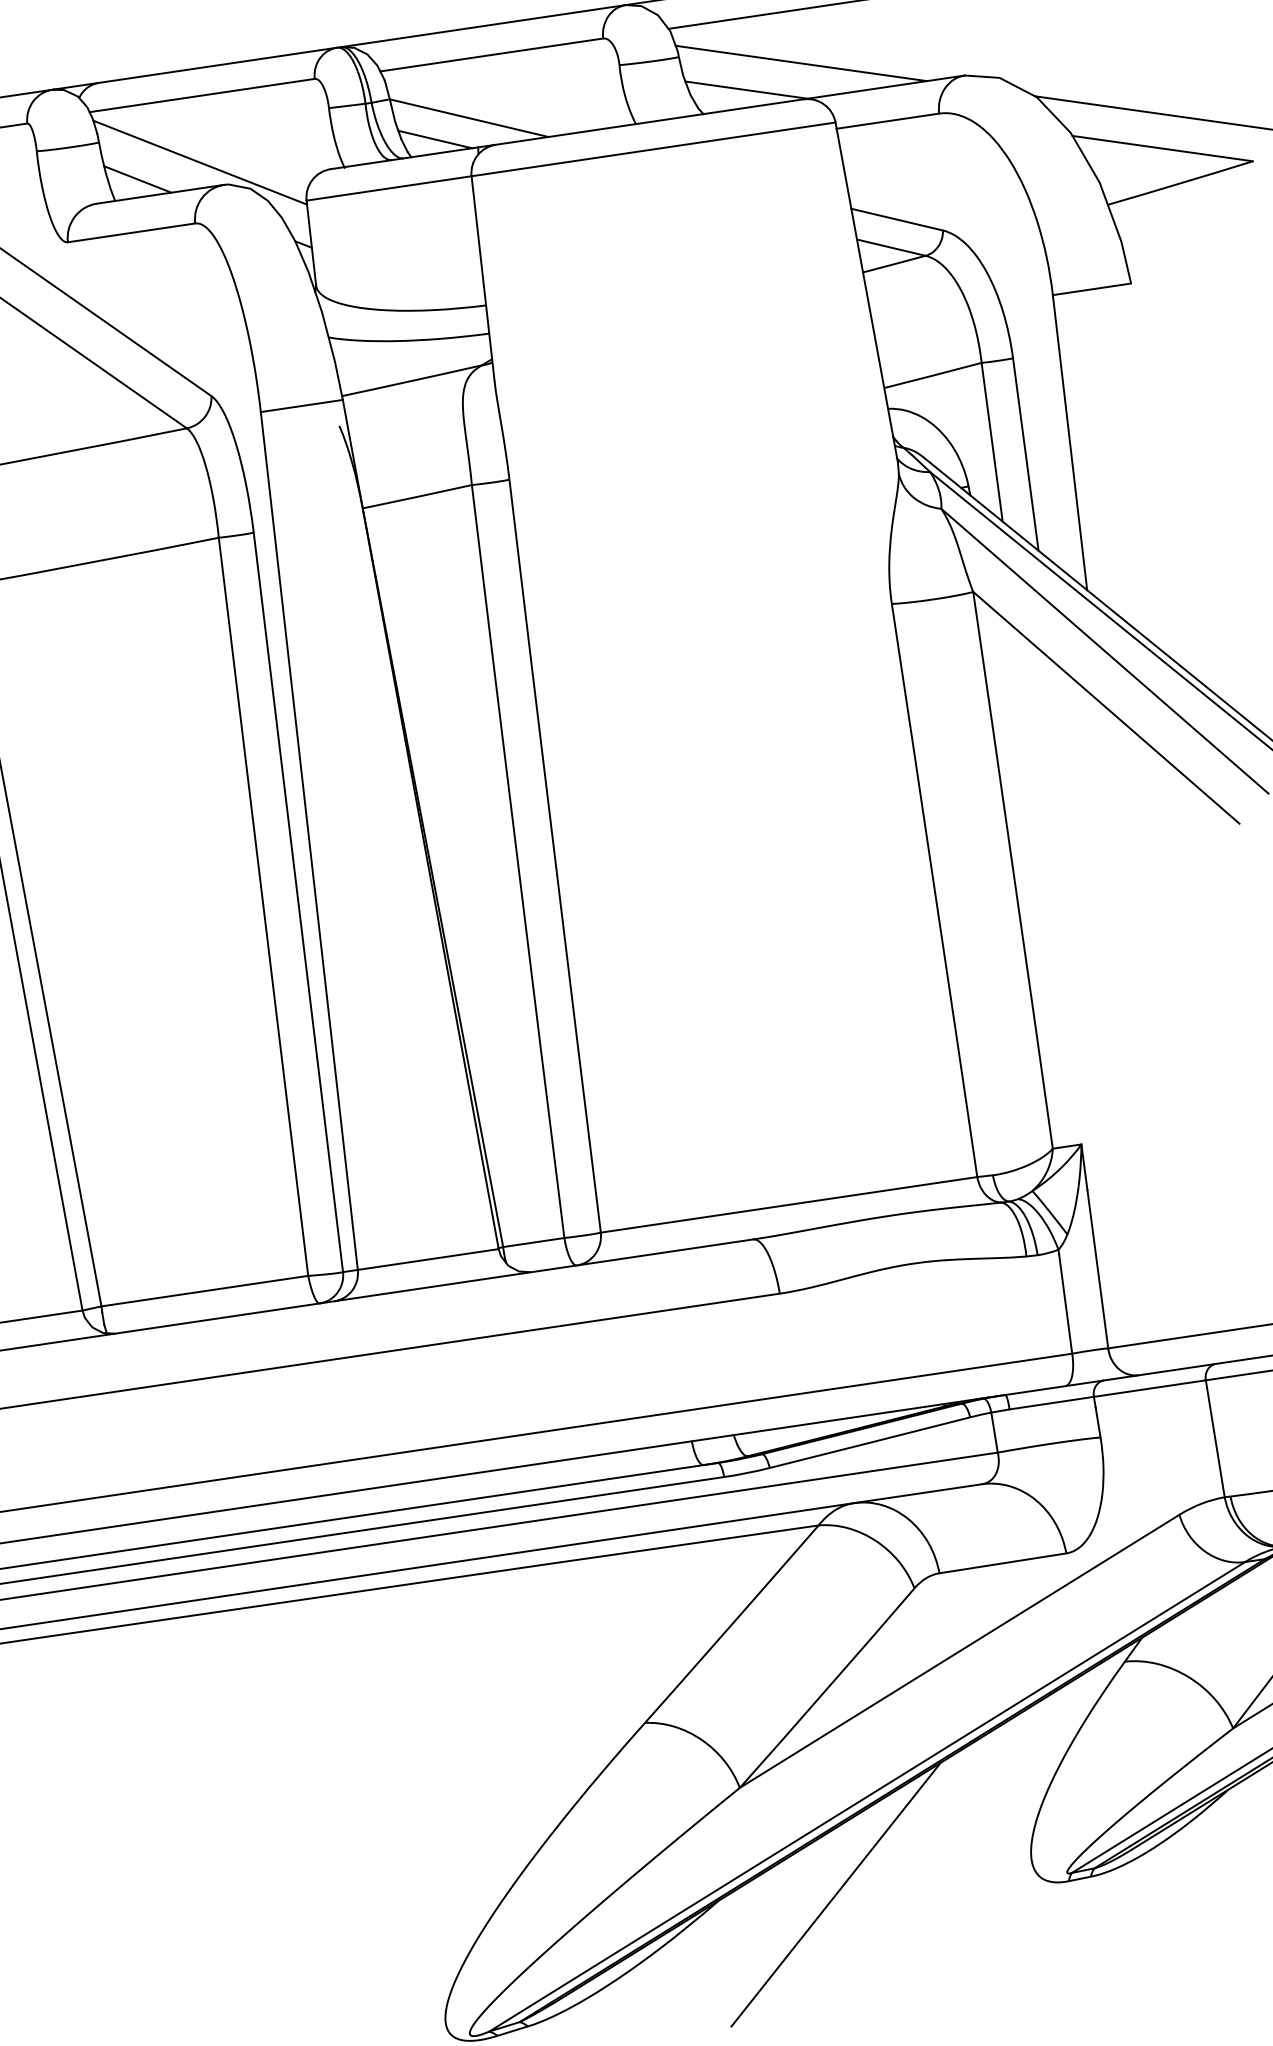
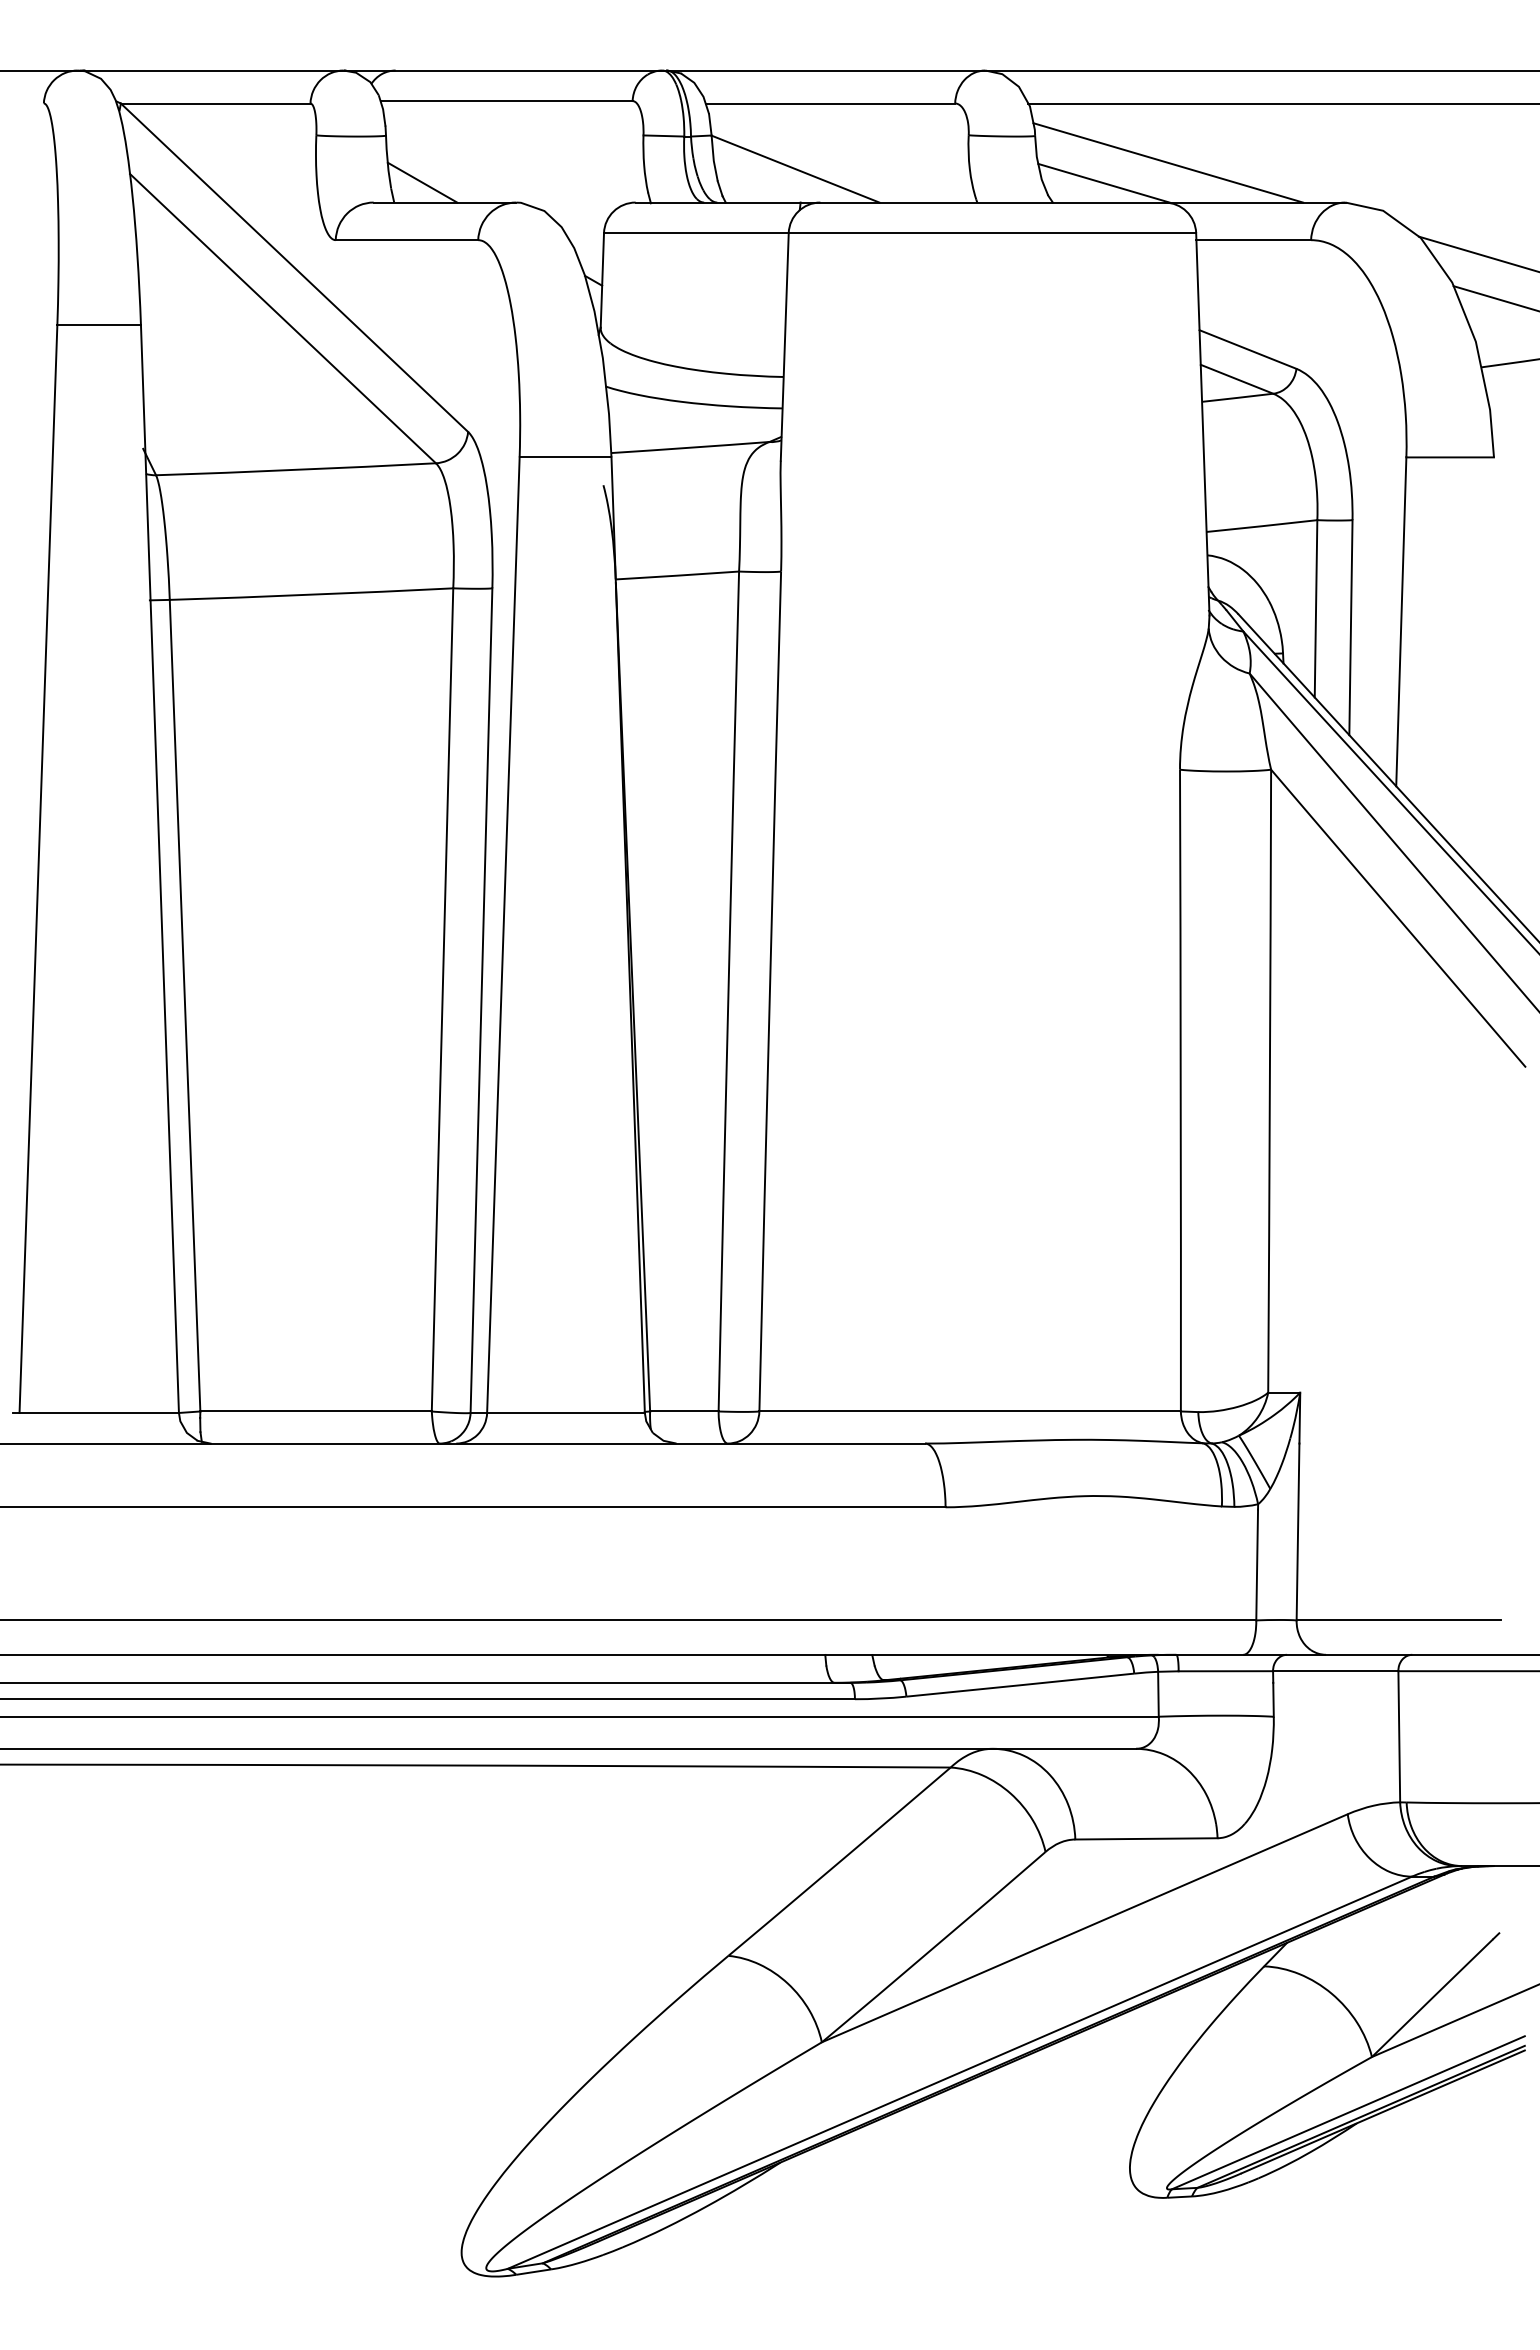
line: (434, 139) -> (754, 186), removed
line: (200, 162) -> (493, 174), removed
line: (835, 1894) -> (909, 2174), removed

